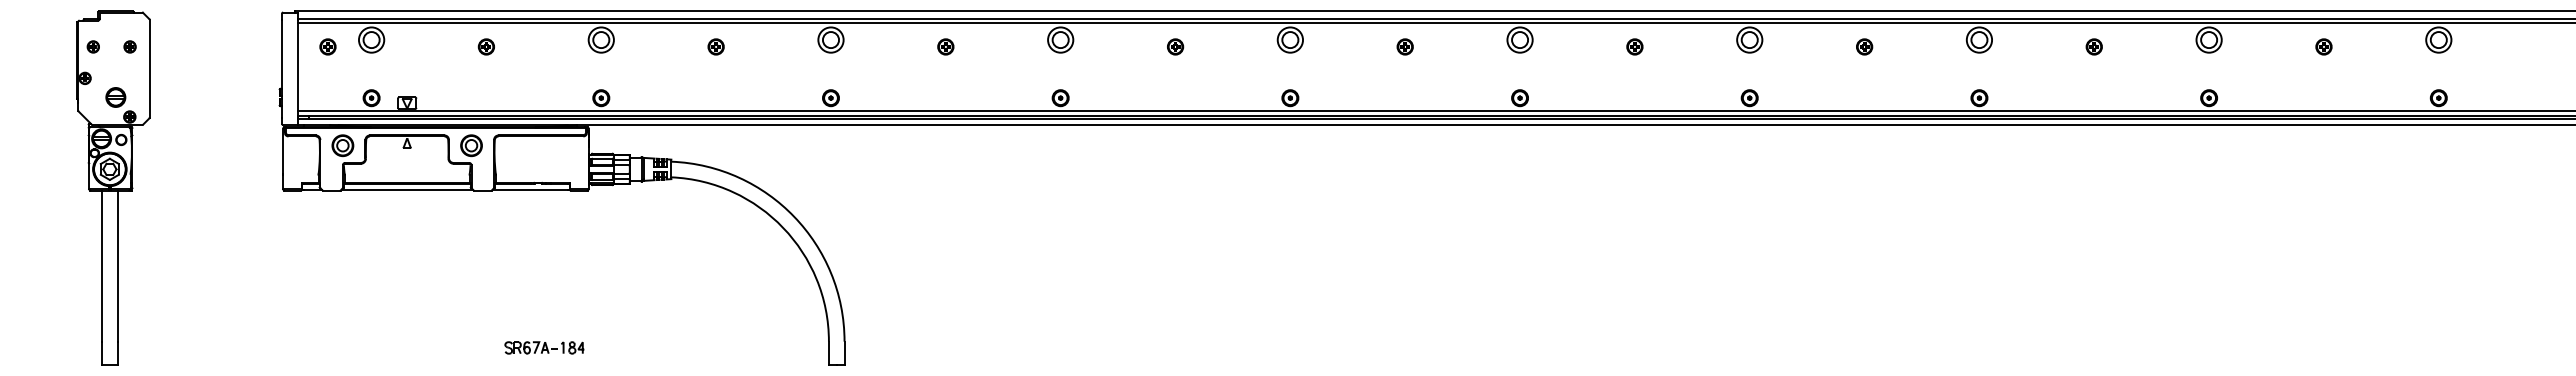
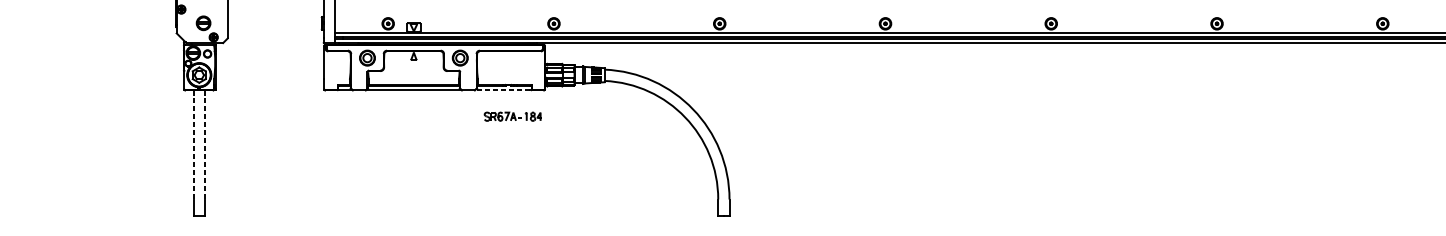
line: (530, 189) -> (502, 89), solid -> dashed
line: (102, 266) -> (193, 145), solid -> dashed
line: (117, 266) -> (204, 145), solid -> dashed
part: (544, 347) -> (512, 116), moved

